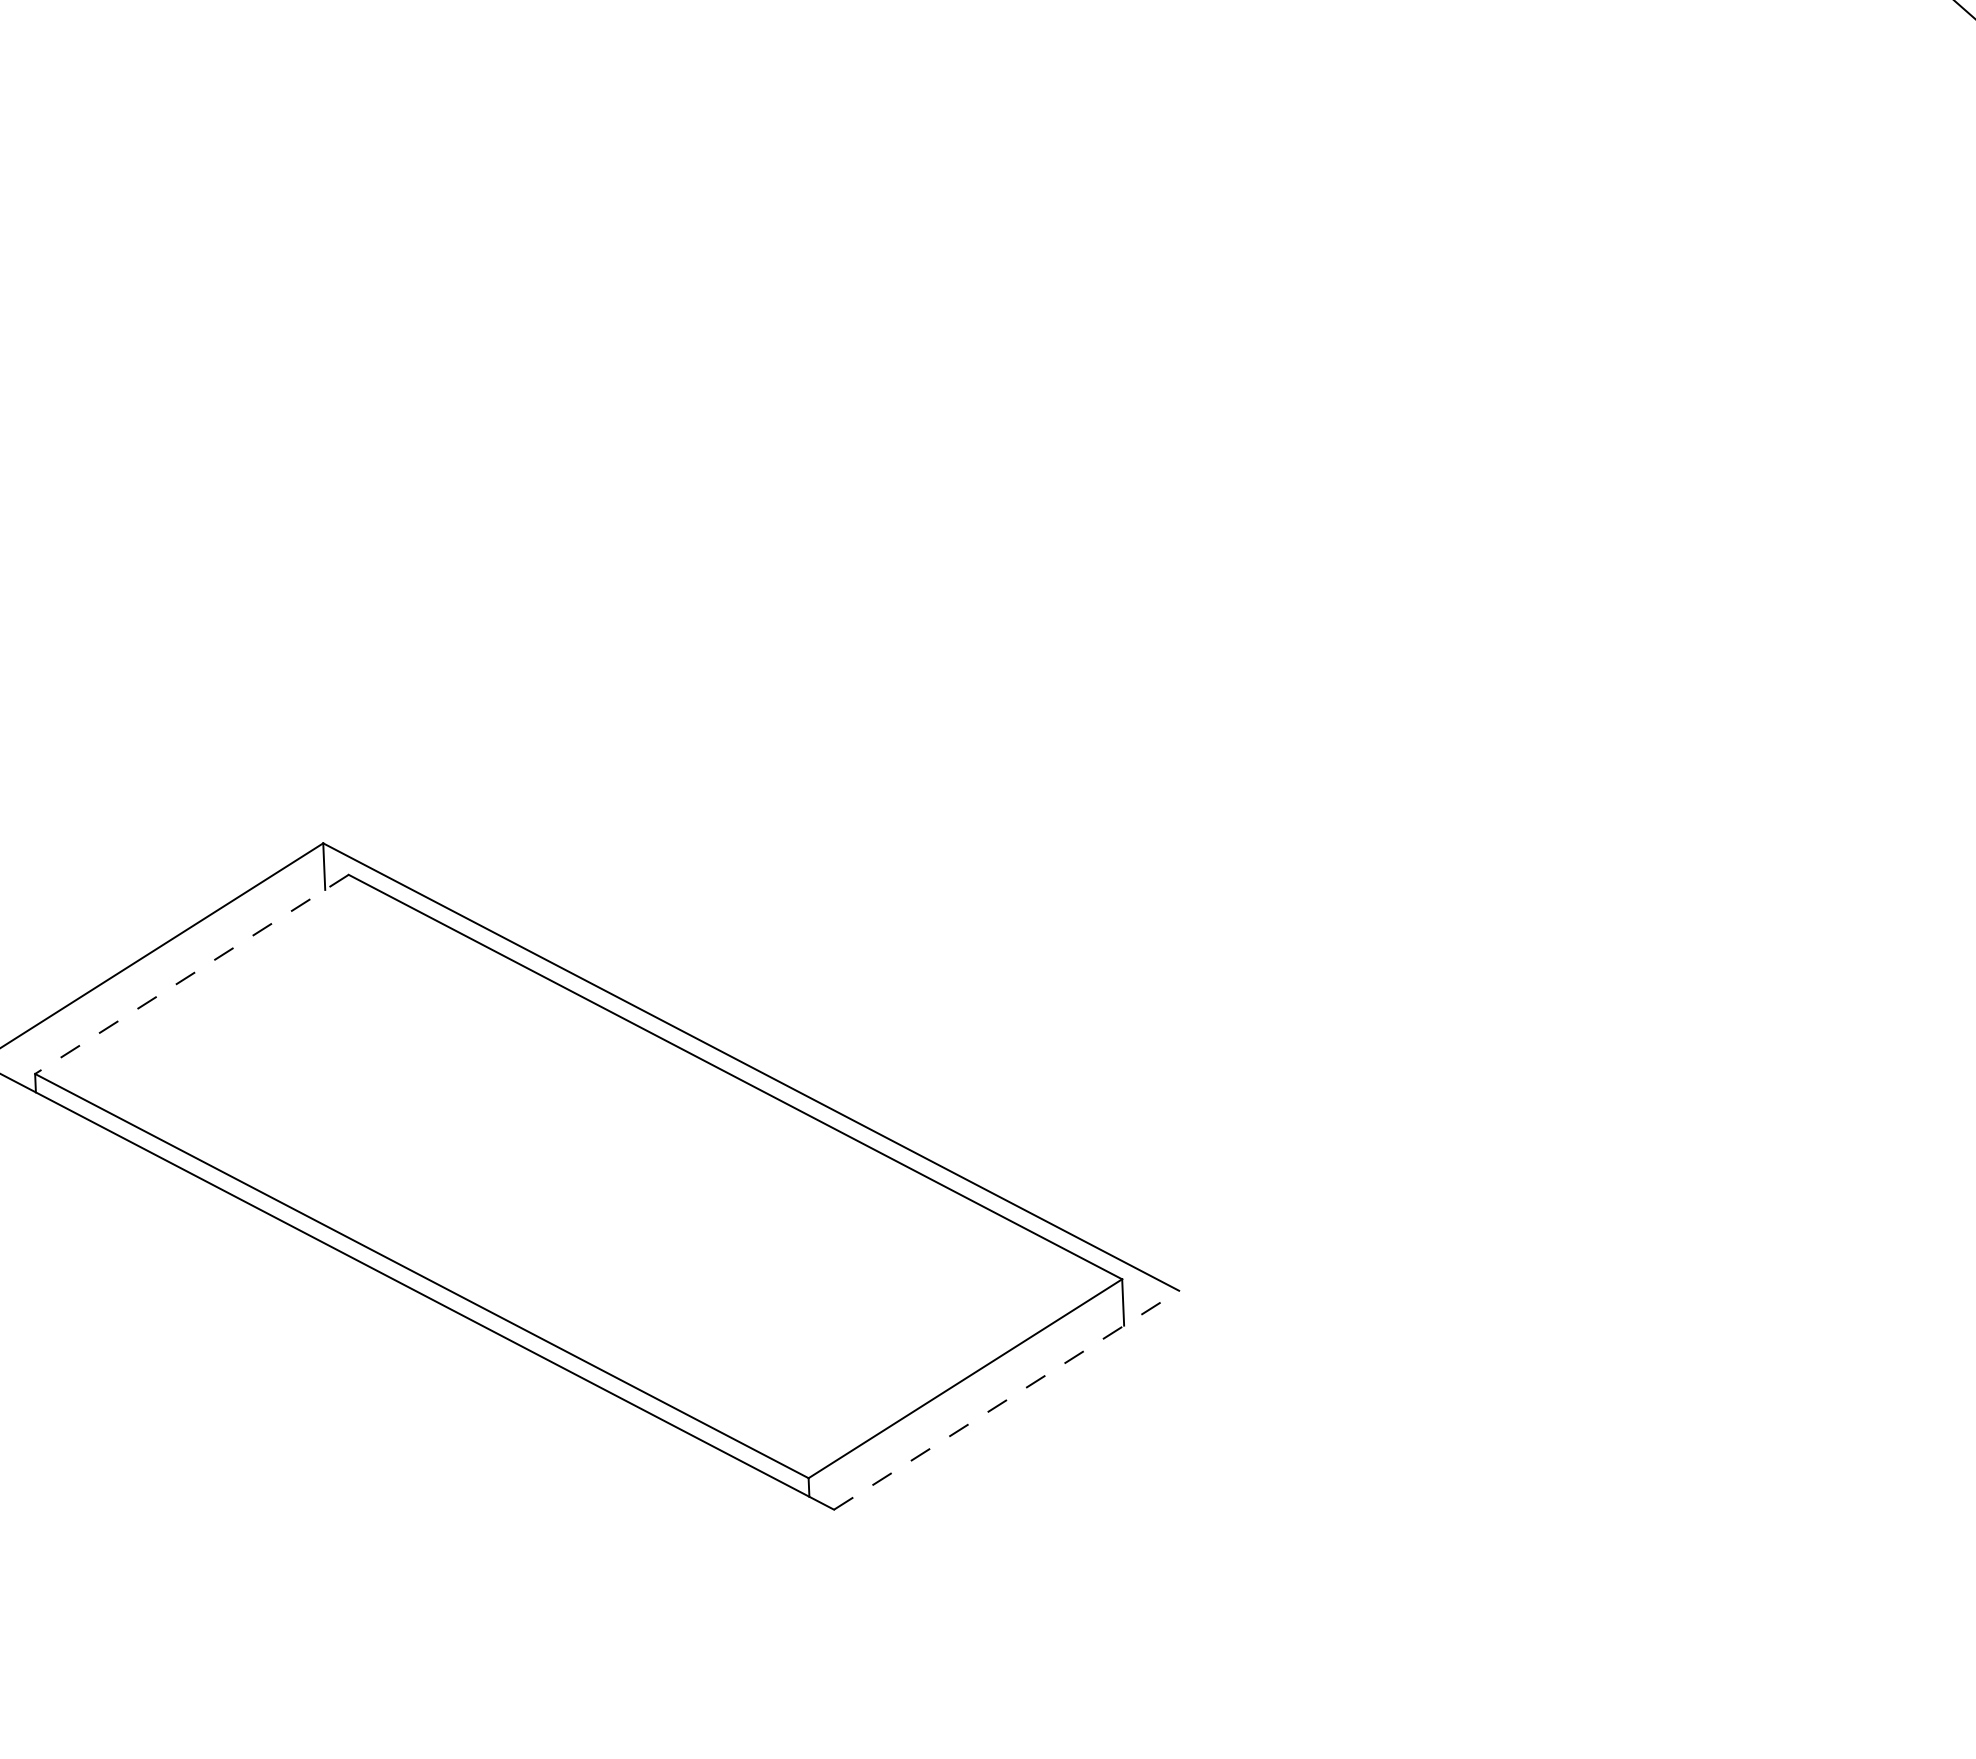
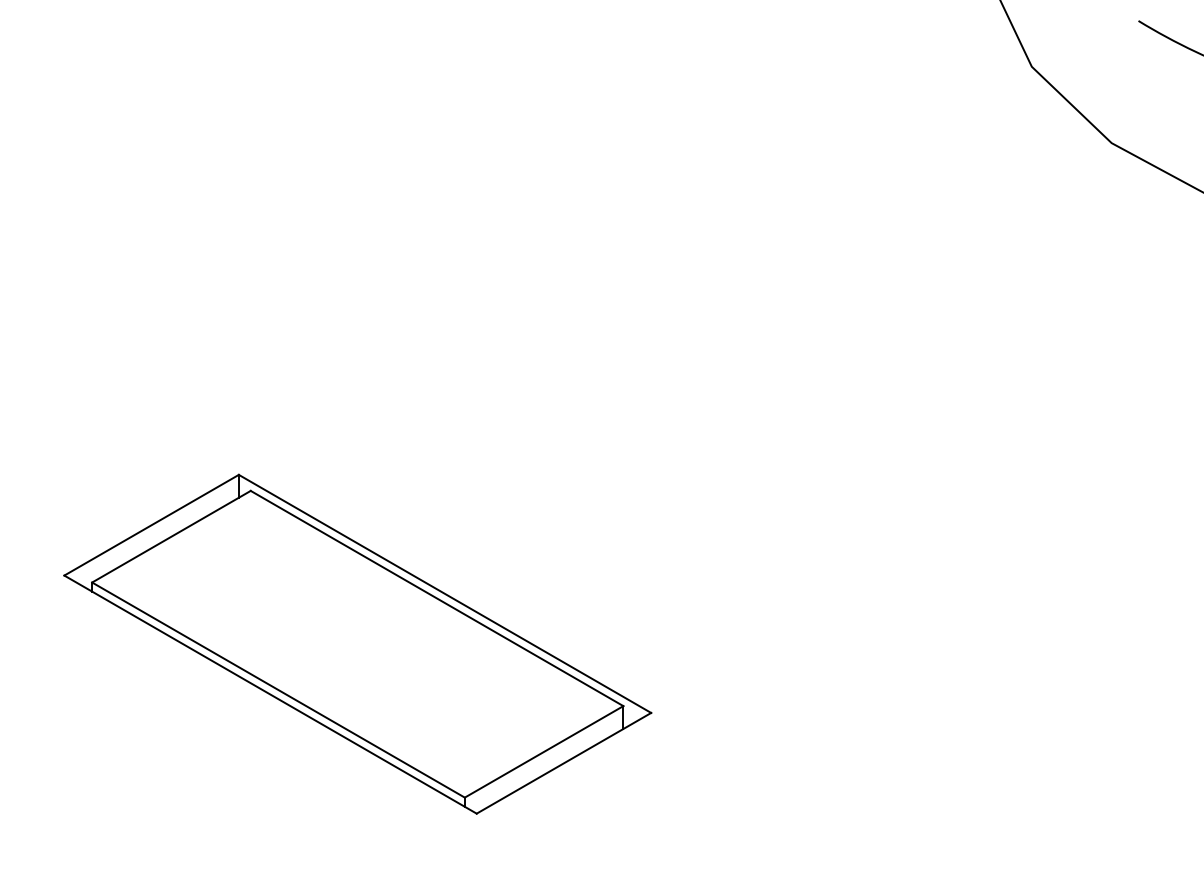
line: (191, 973) -> (171, 536), dashed -> solid
line: (1005, 1400) -> (563, 763), dashed -> solid

